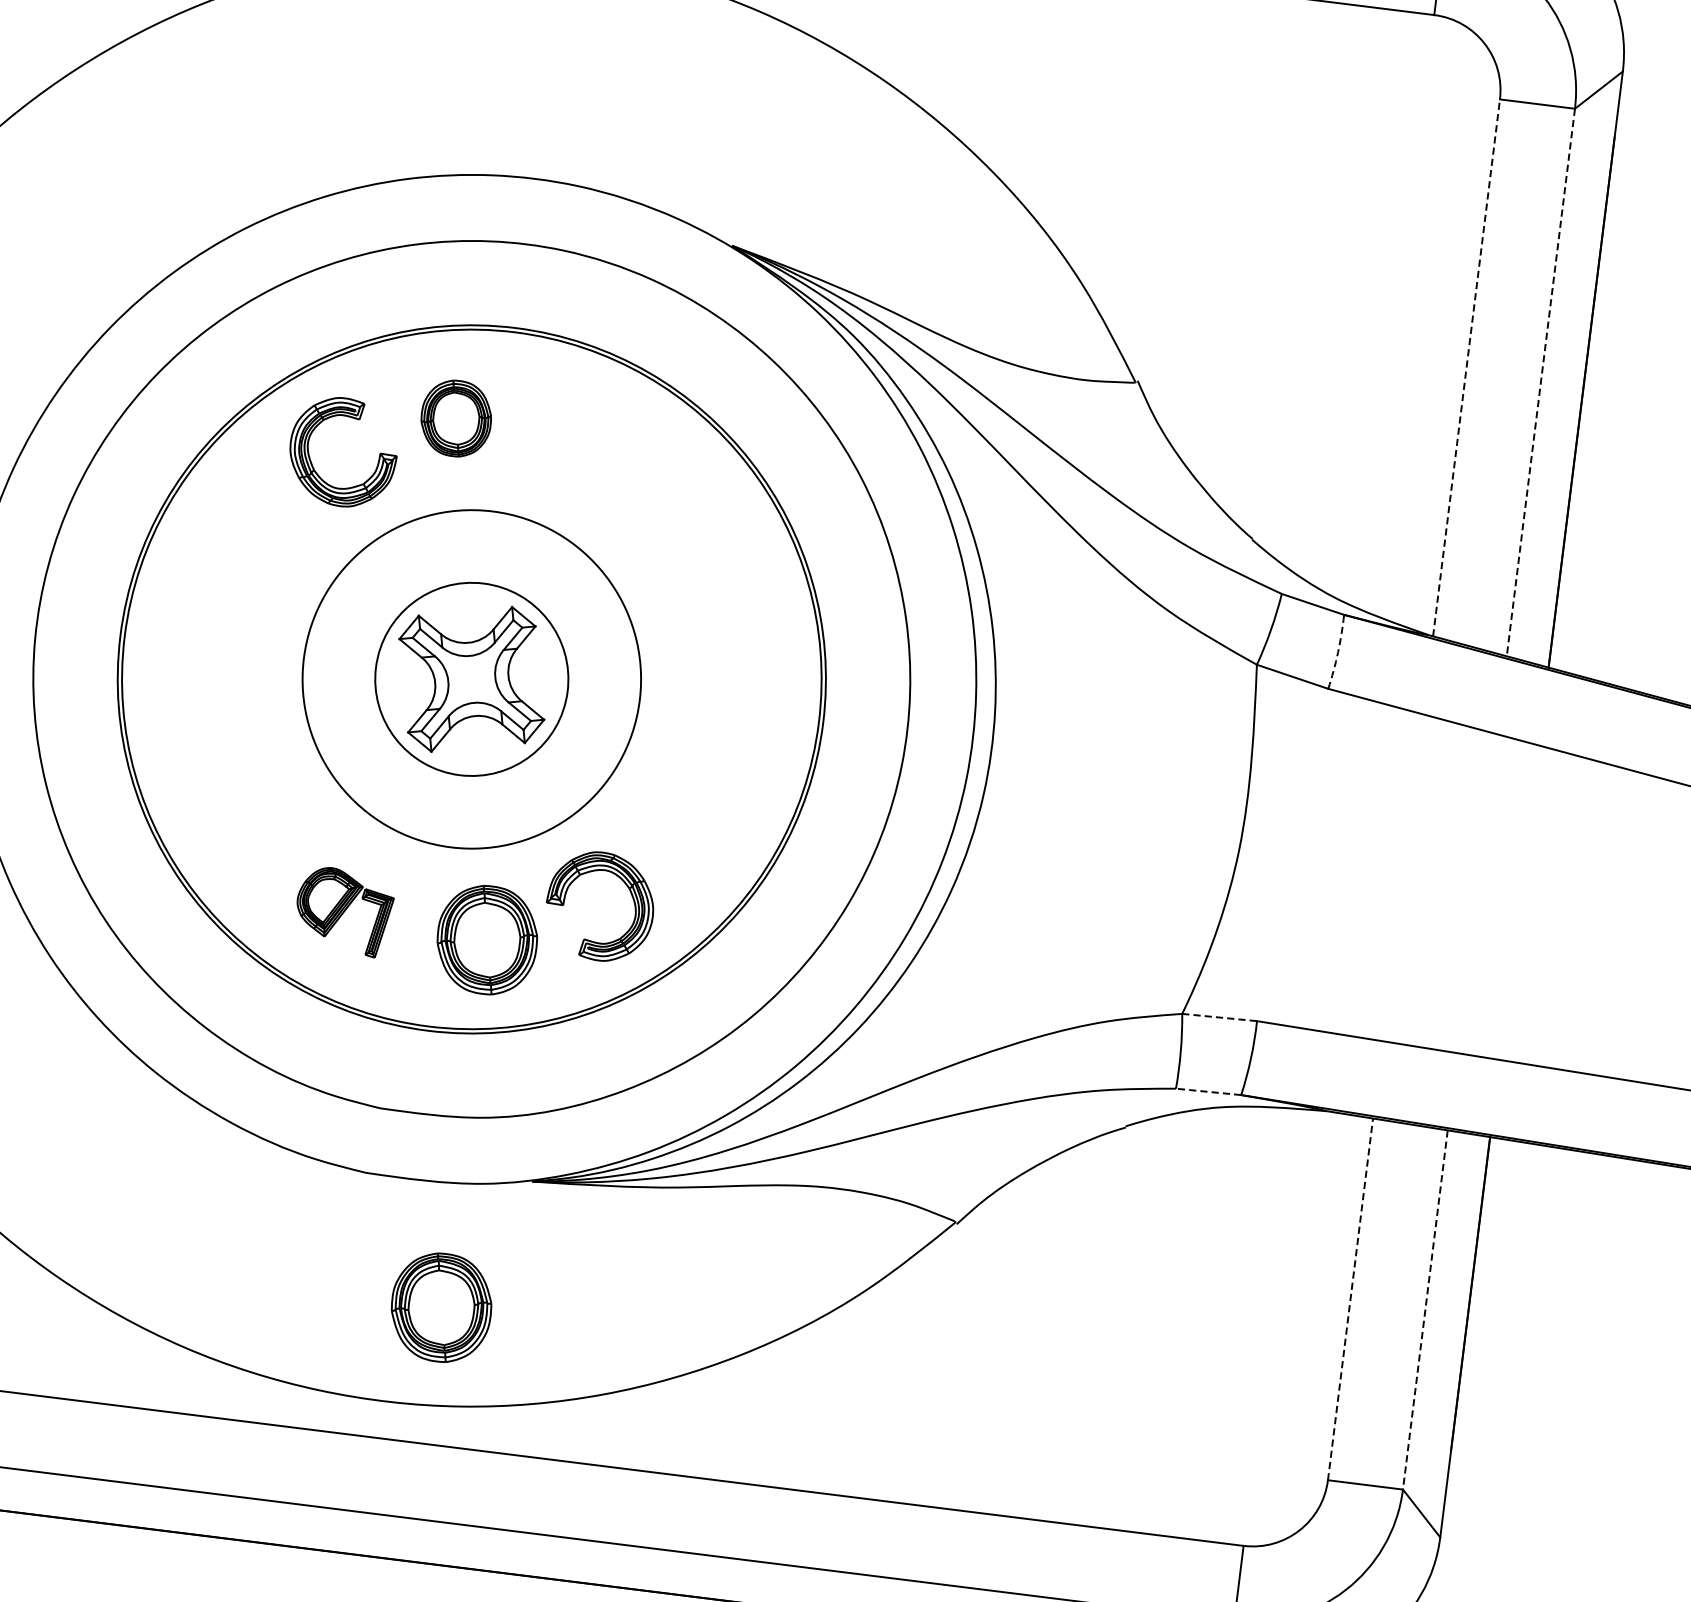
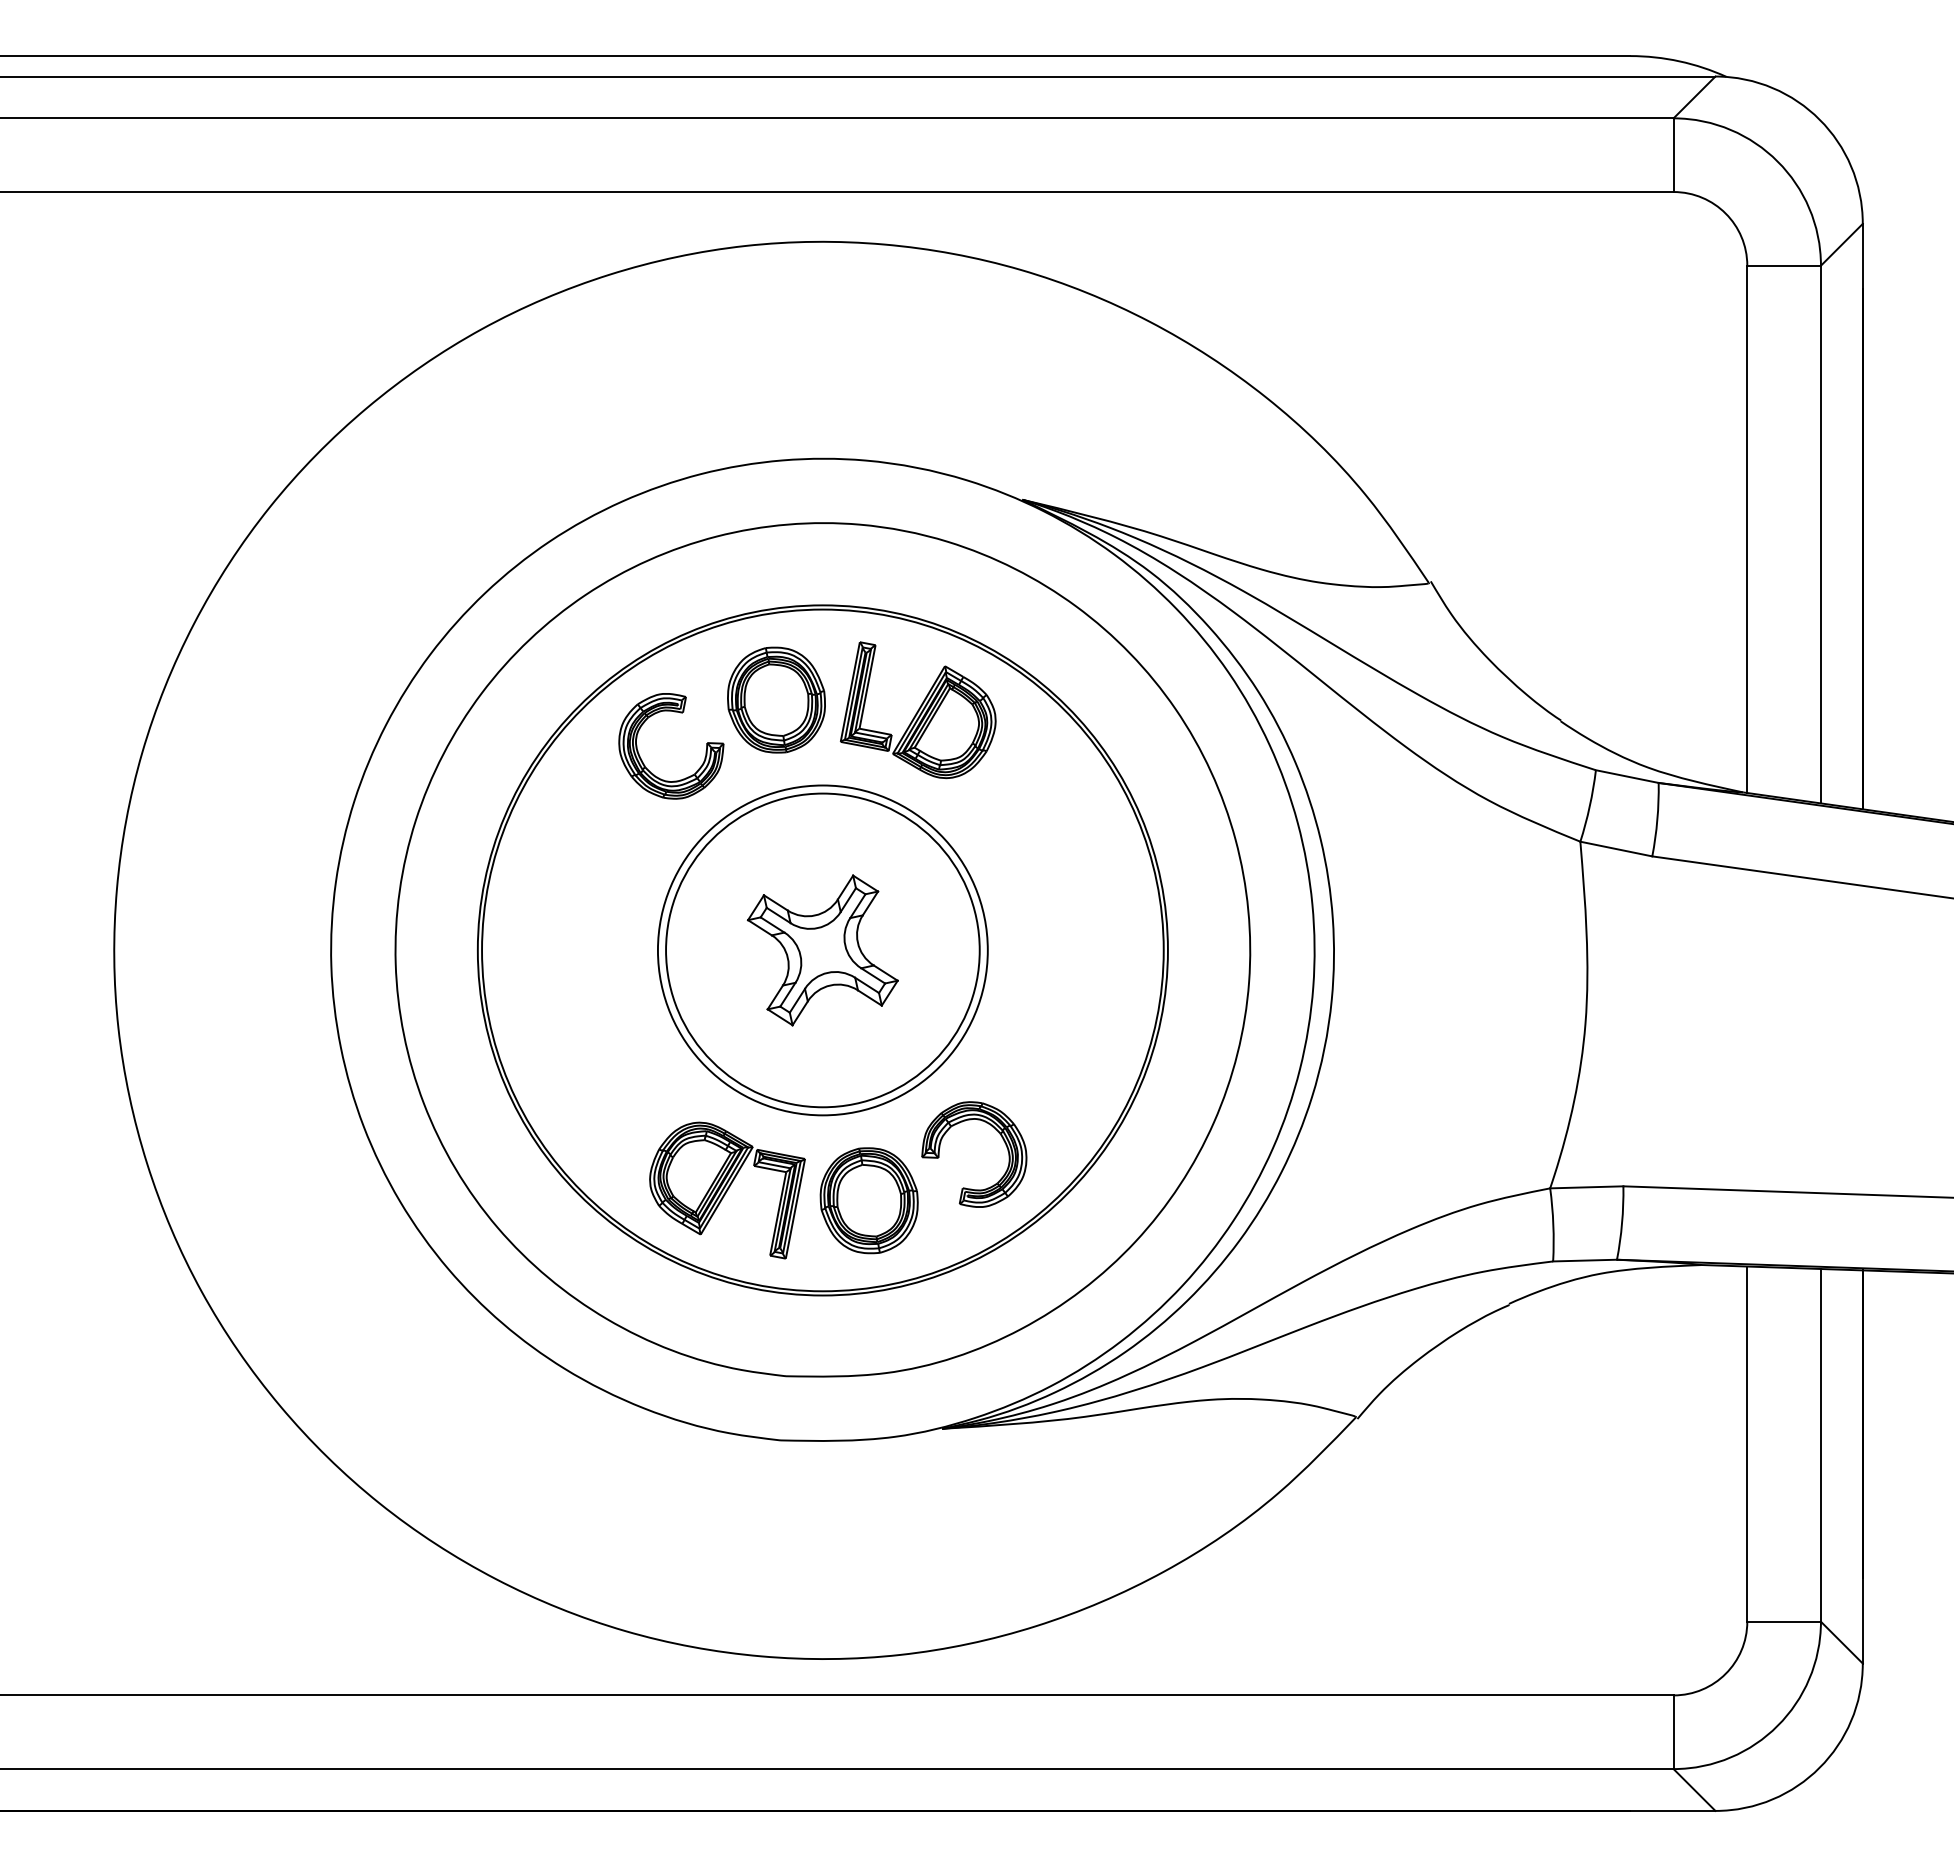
line: (1466, 368) -> (1747, 529), dashed -> solid
line: (1541, 382) -> (1821, 534), dashed -> solid
part: (456, 418) -> (776, 699), size x1.43
part: (599, 447) -> (918, 710), added
arc: (1338, 651) -> (1657, 819), dashed -> solid
circle: (471, 679) -> (822, 950), size x1.67
part: (344, 911) -> (727, 1190), size x1.67
line: (1219, 1017) -> (1586, 1187), dashed -> solid
line: (1209, 1091) -> (1585, 1260), dashed -> solid
line: (1350, 1299) -> (1747, 1444), dashed -> solid
part: (440, 1307) -> (868, 1561), removed
line: (1425, 1310) -> (1821, 1445), dashed -> solid

